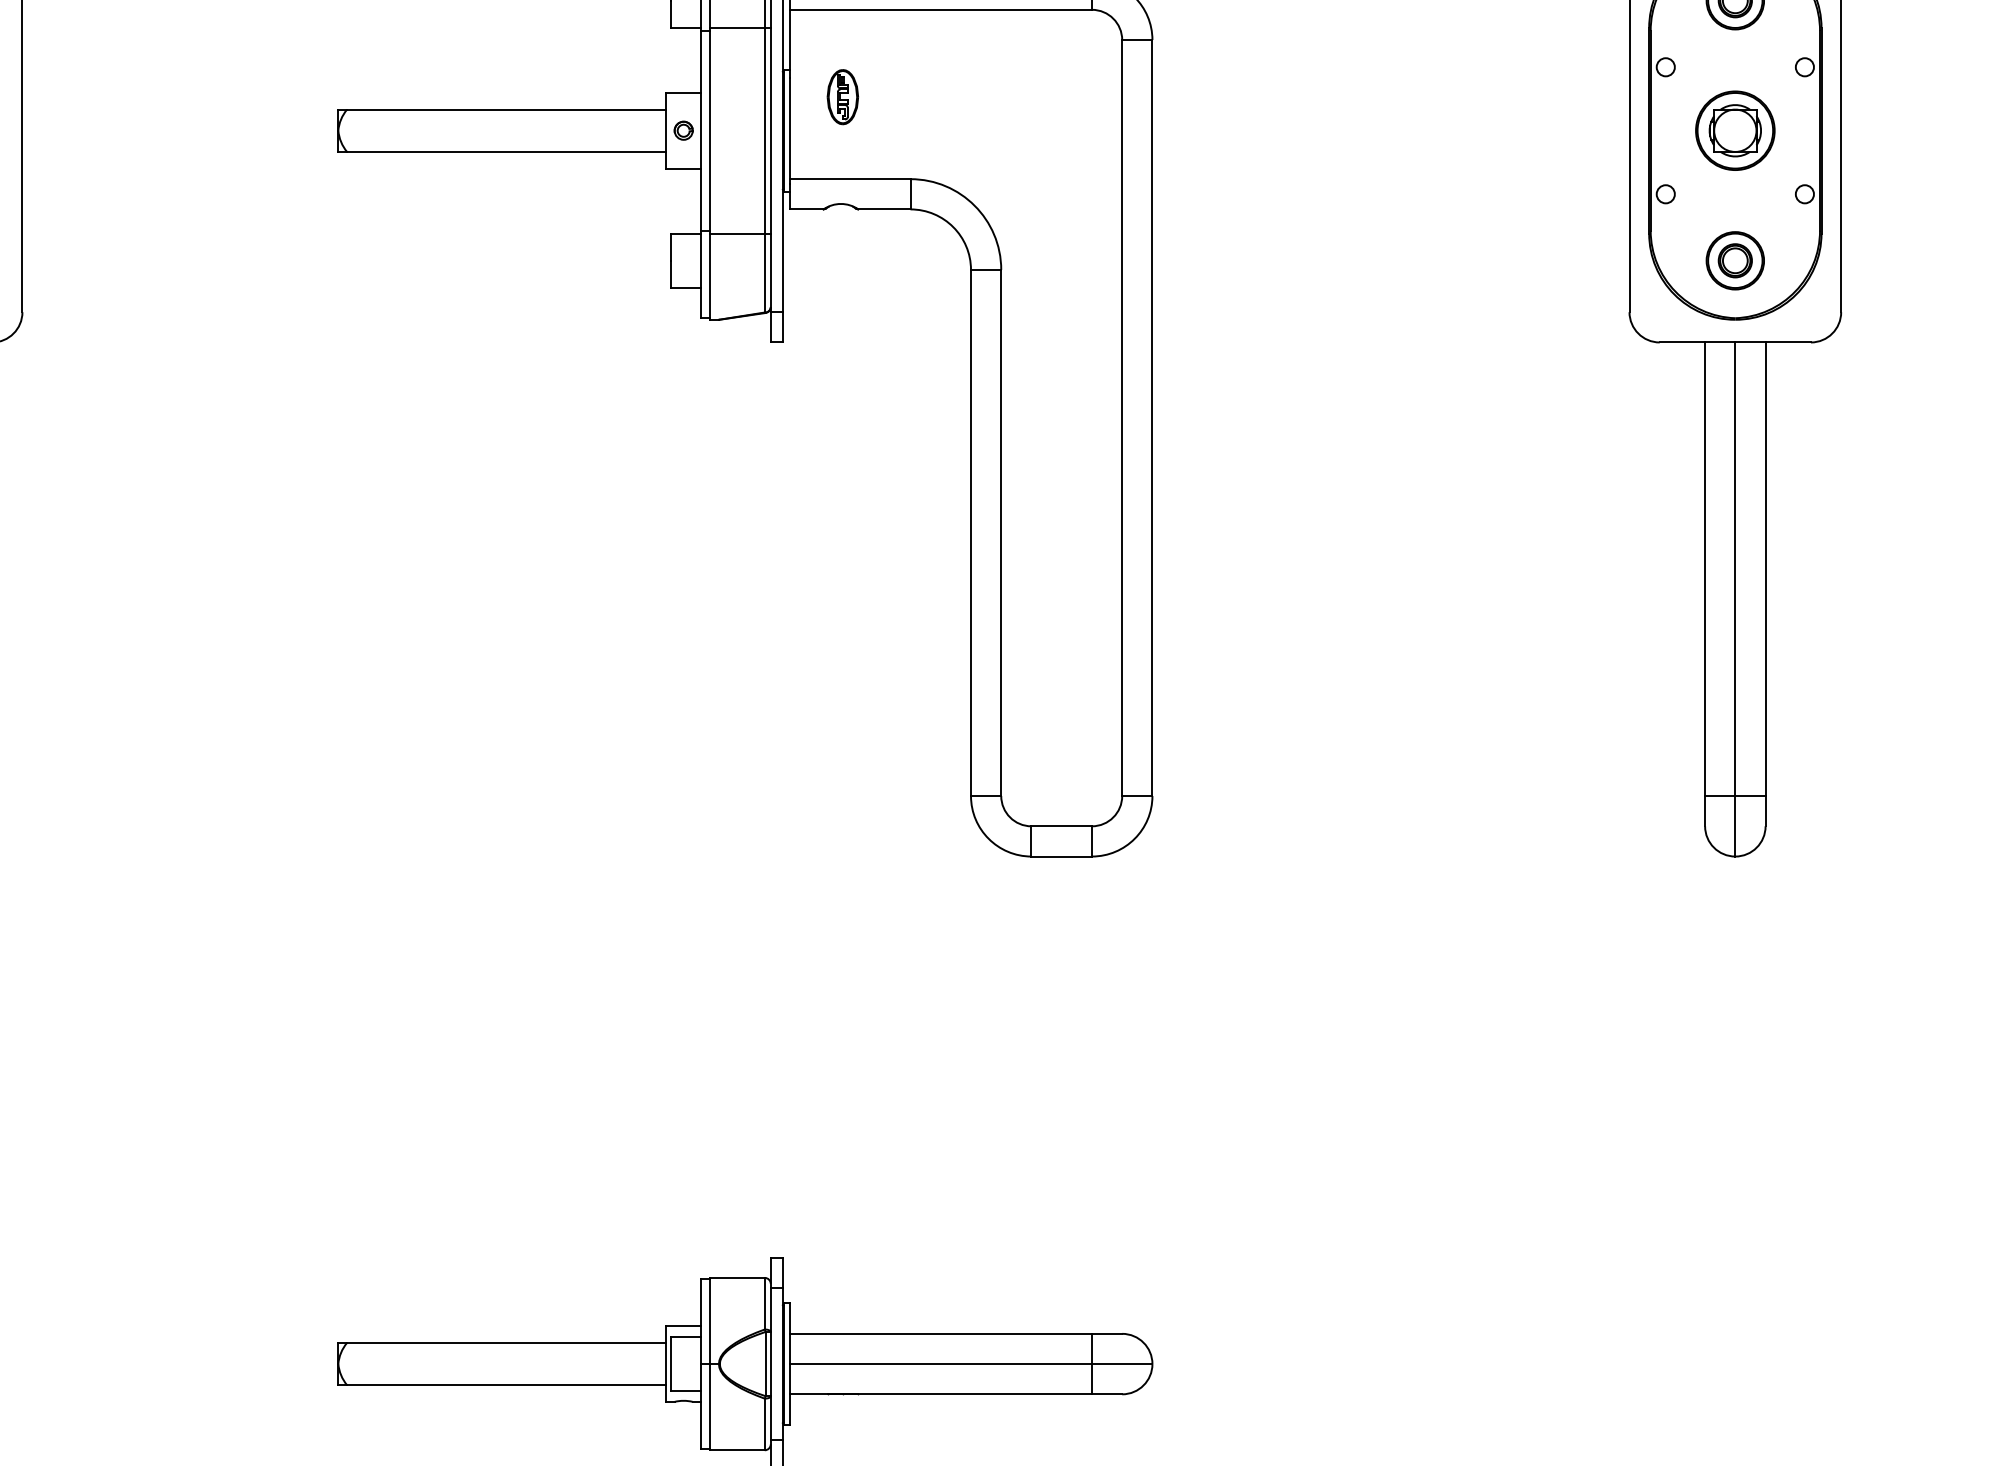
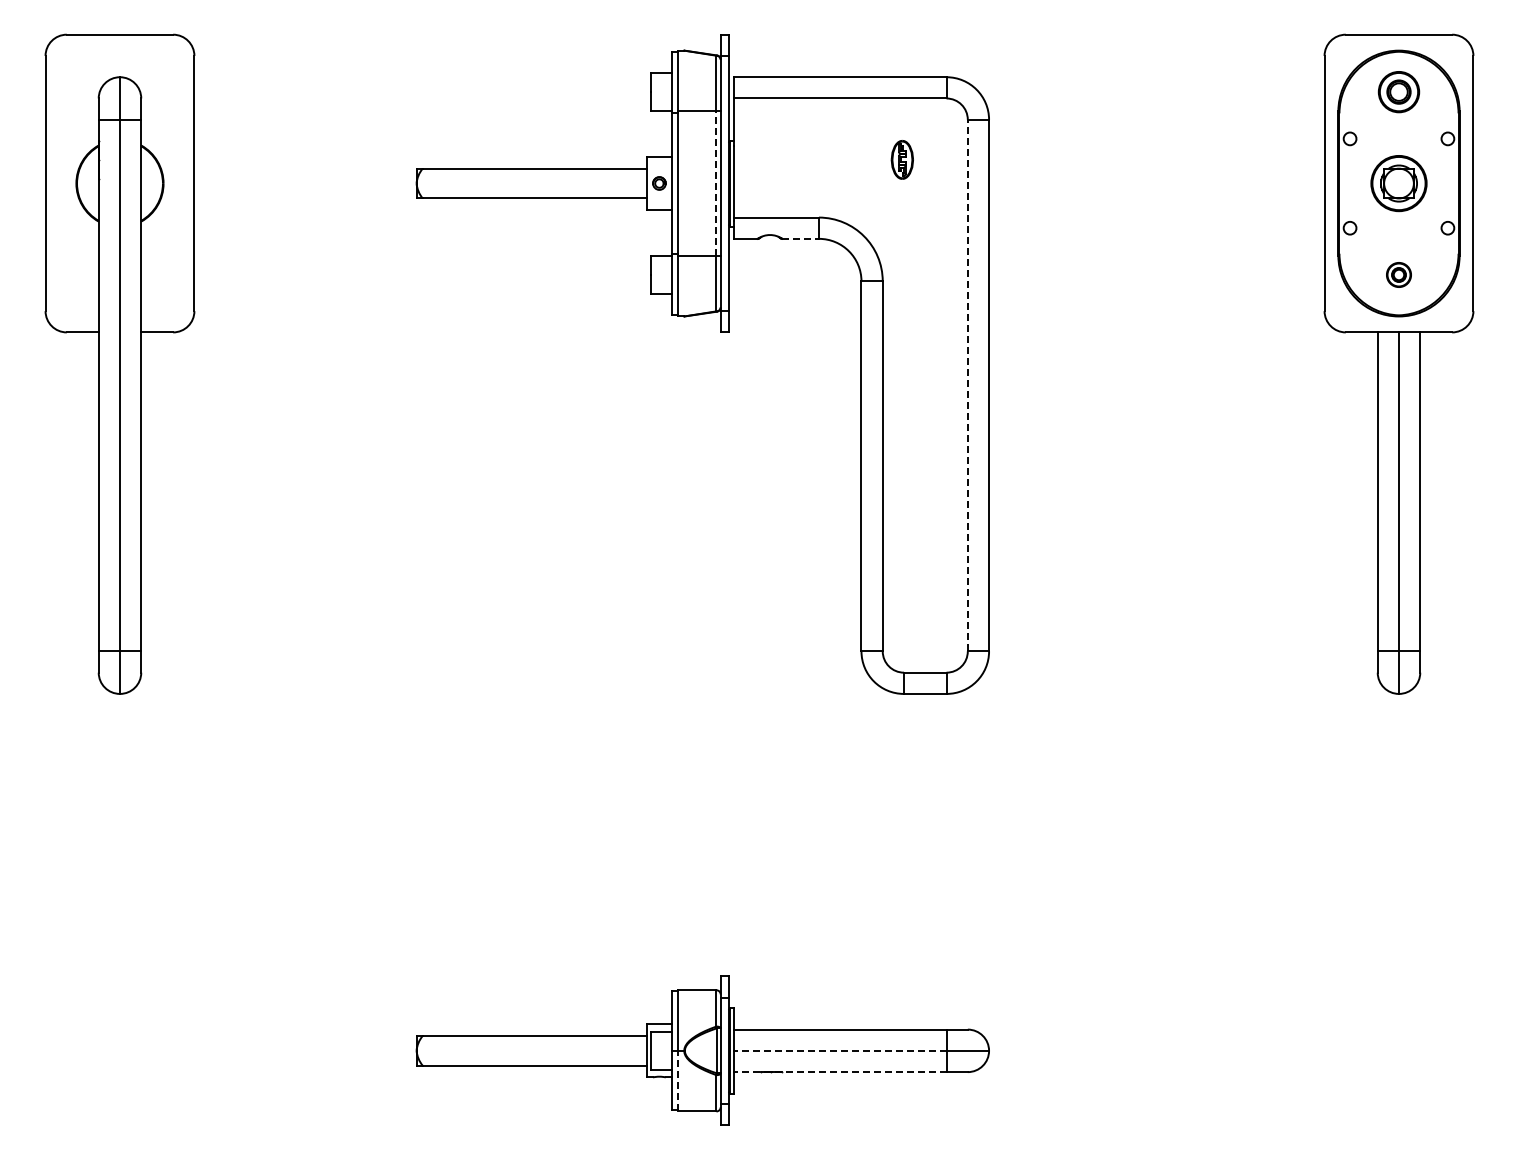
part: (841, 96) -> (901, 159), moved
line: (764, 130) -> (716, 183), solid -> dashed
line: (885, 208) -> (801, 238), solid -> dashed
part: (1734, 260) -> (1398, 274), size x0.6
line: (1121, 417) -> (967, 385), solid -> dashed
line: (939, 1363) -> (839, 1050), solid -> dashed
line: (939, 1394) -> (839, 1072), solid -> dashed
line: (710, 1406) -> (678, 1080), solid -> dashed

